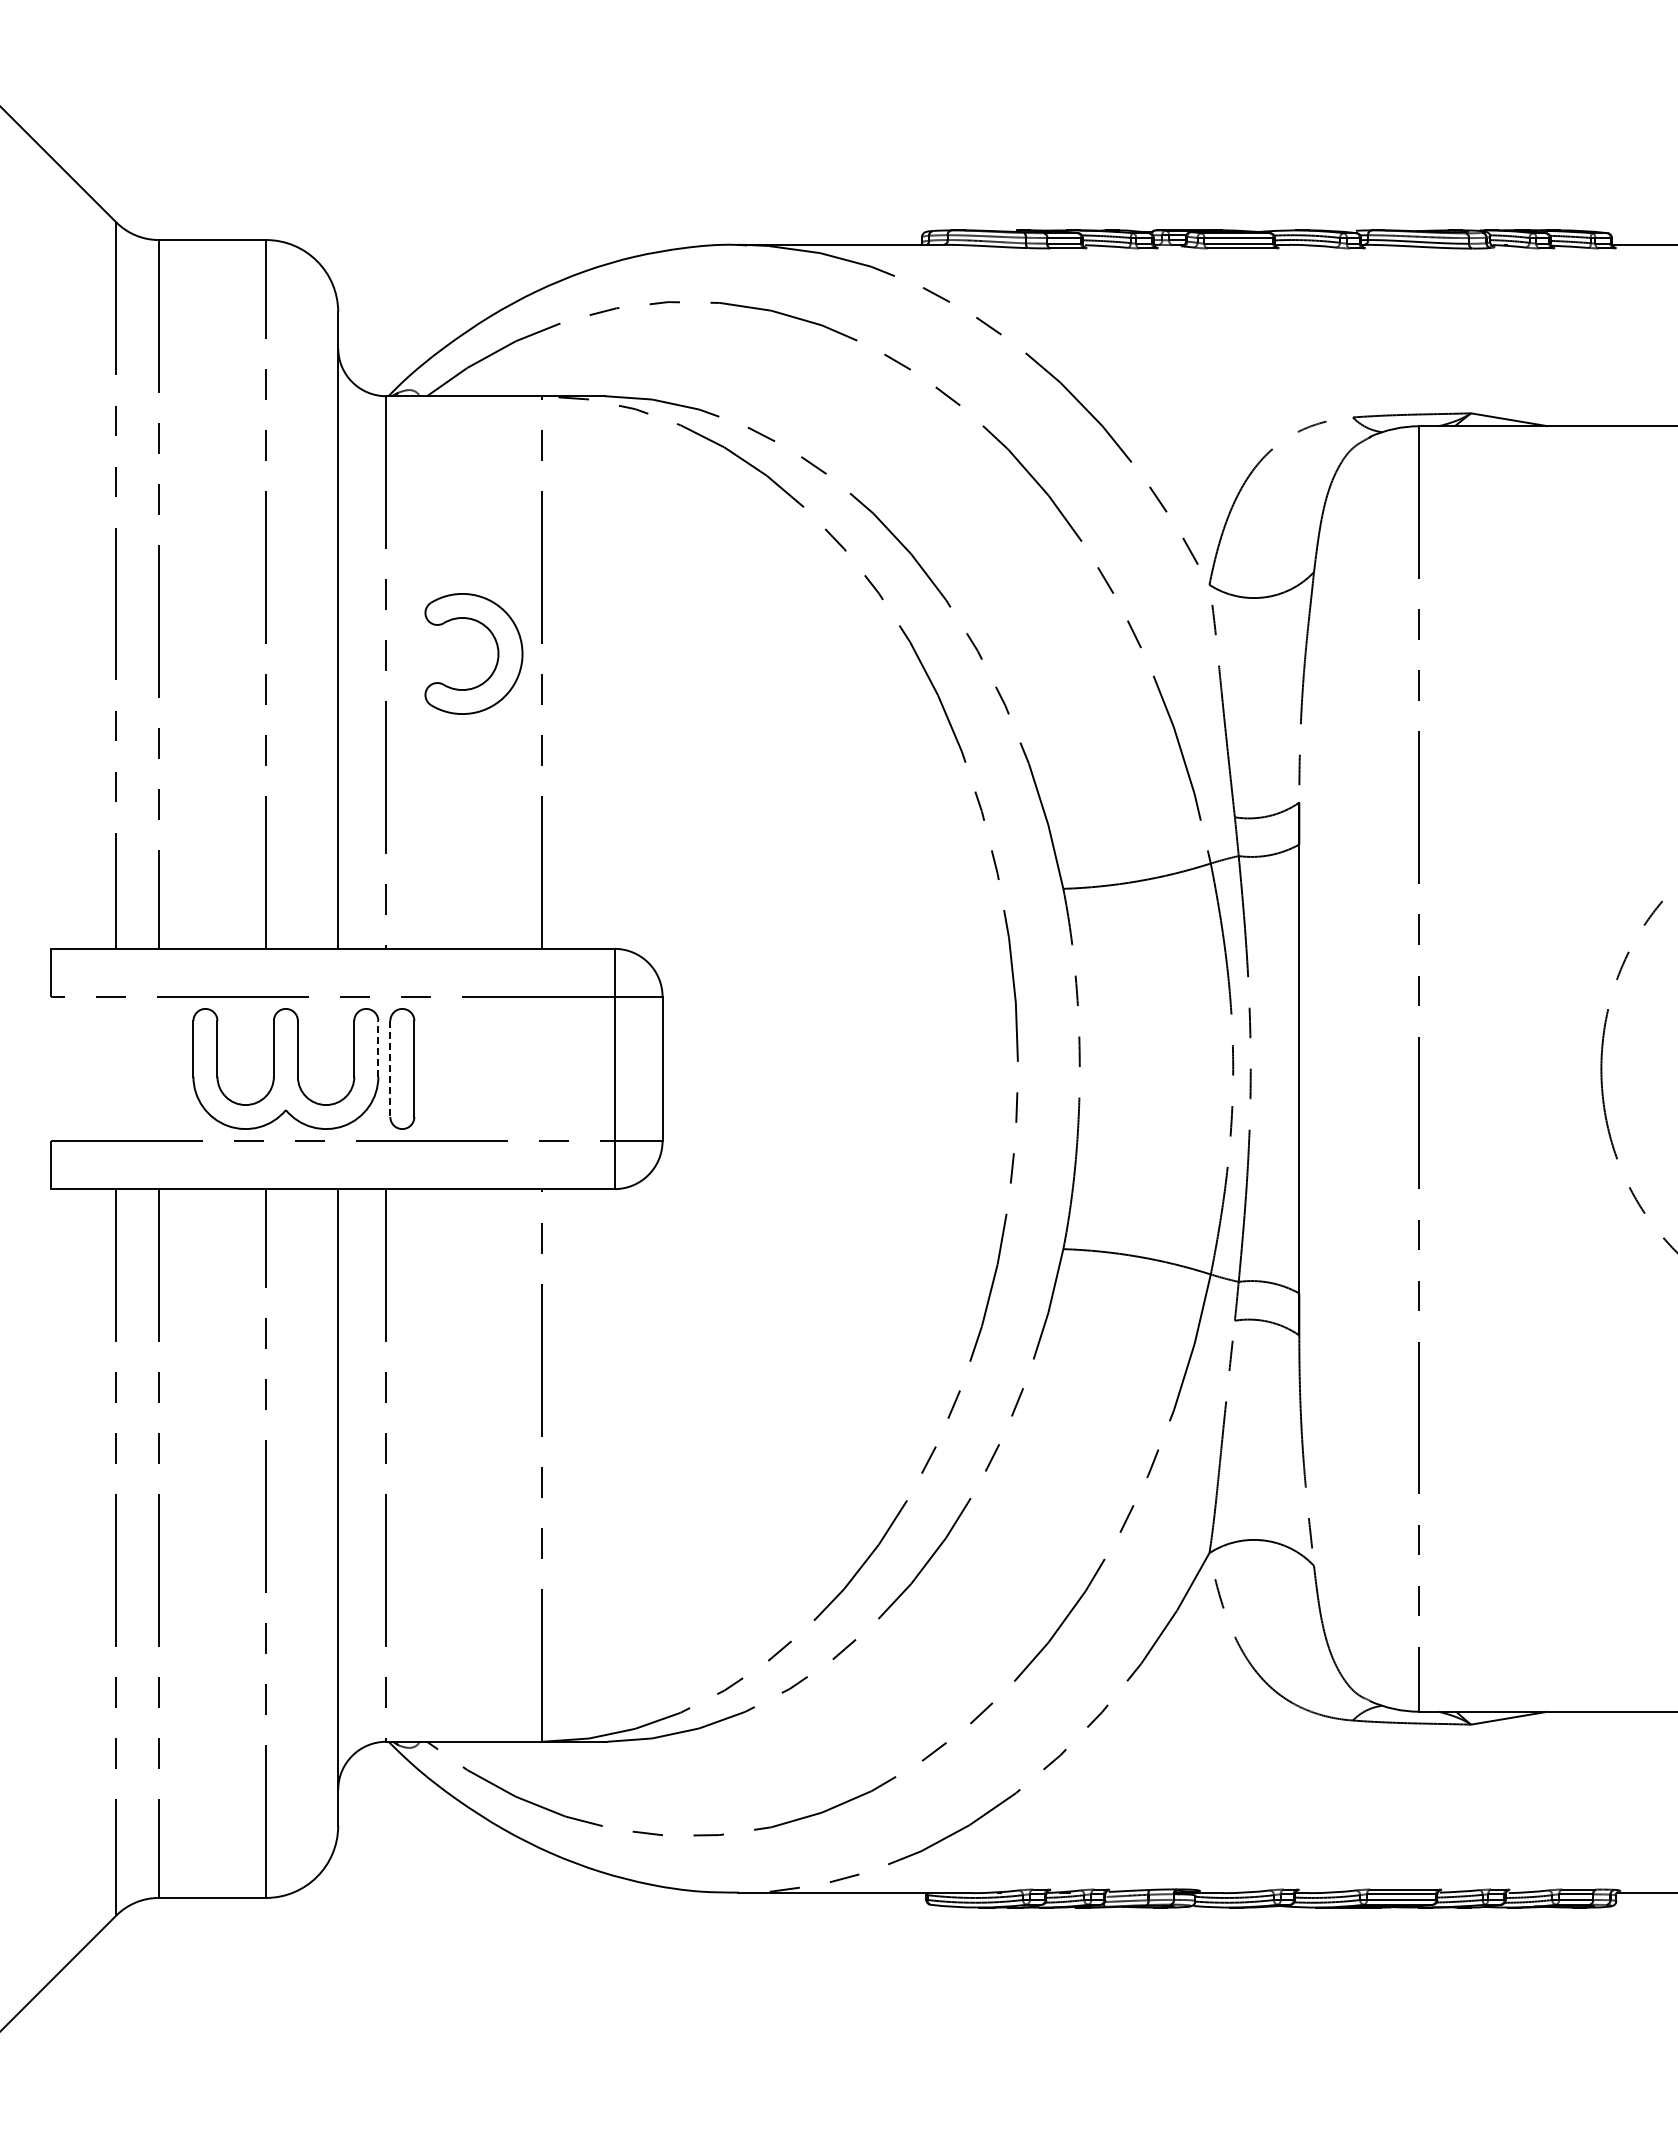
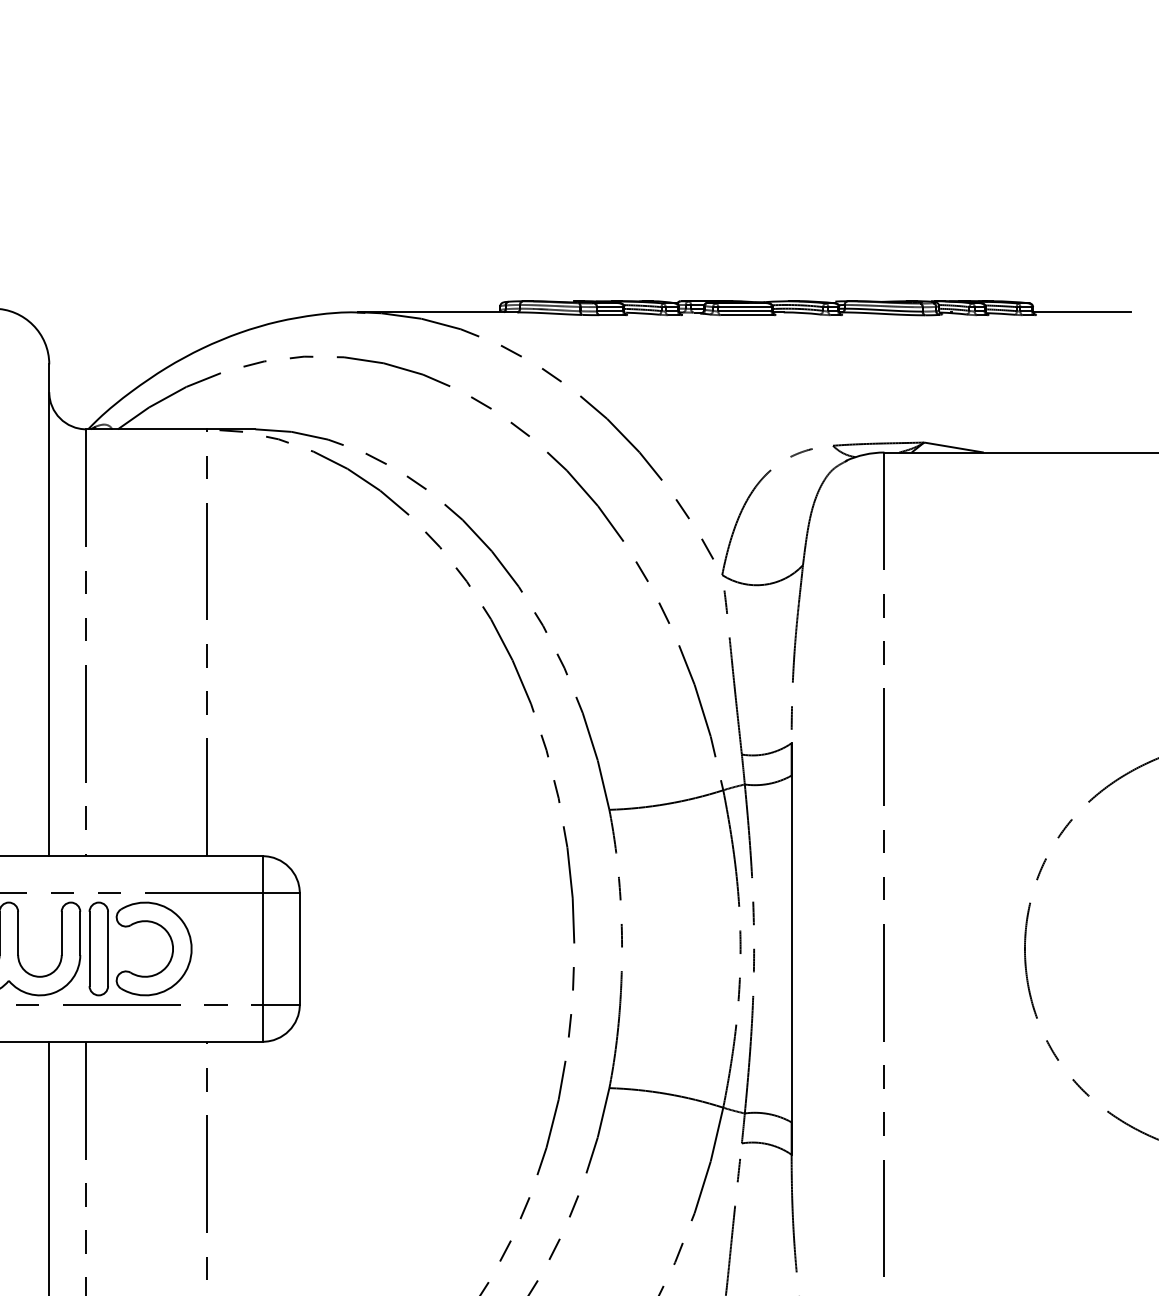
part: (496, 647) -> (171, 943), moved
line: (378, 1048) -> (80, 933), dashed -> solid
line: (390, 1069) -> (89, 949), dashed -> solid

